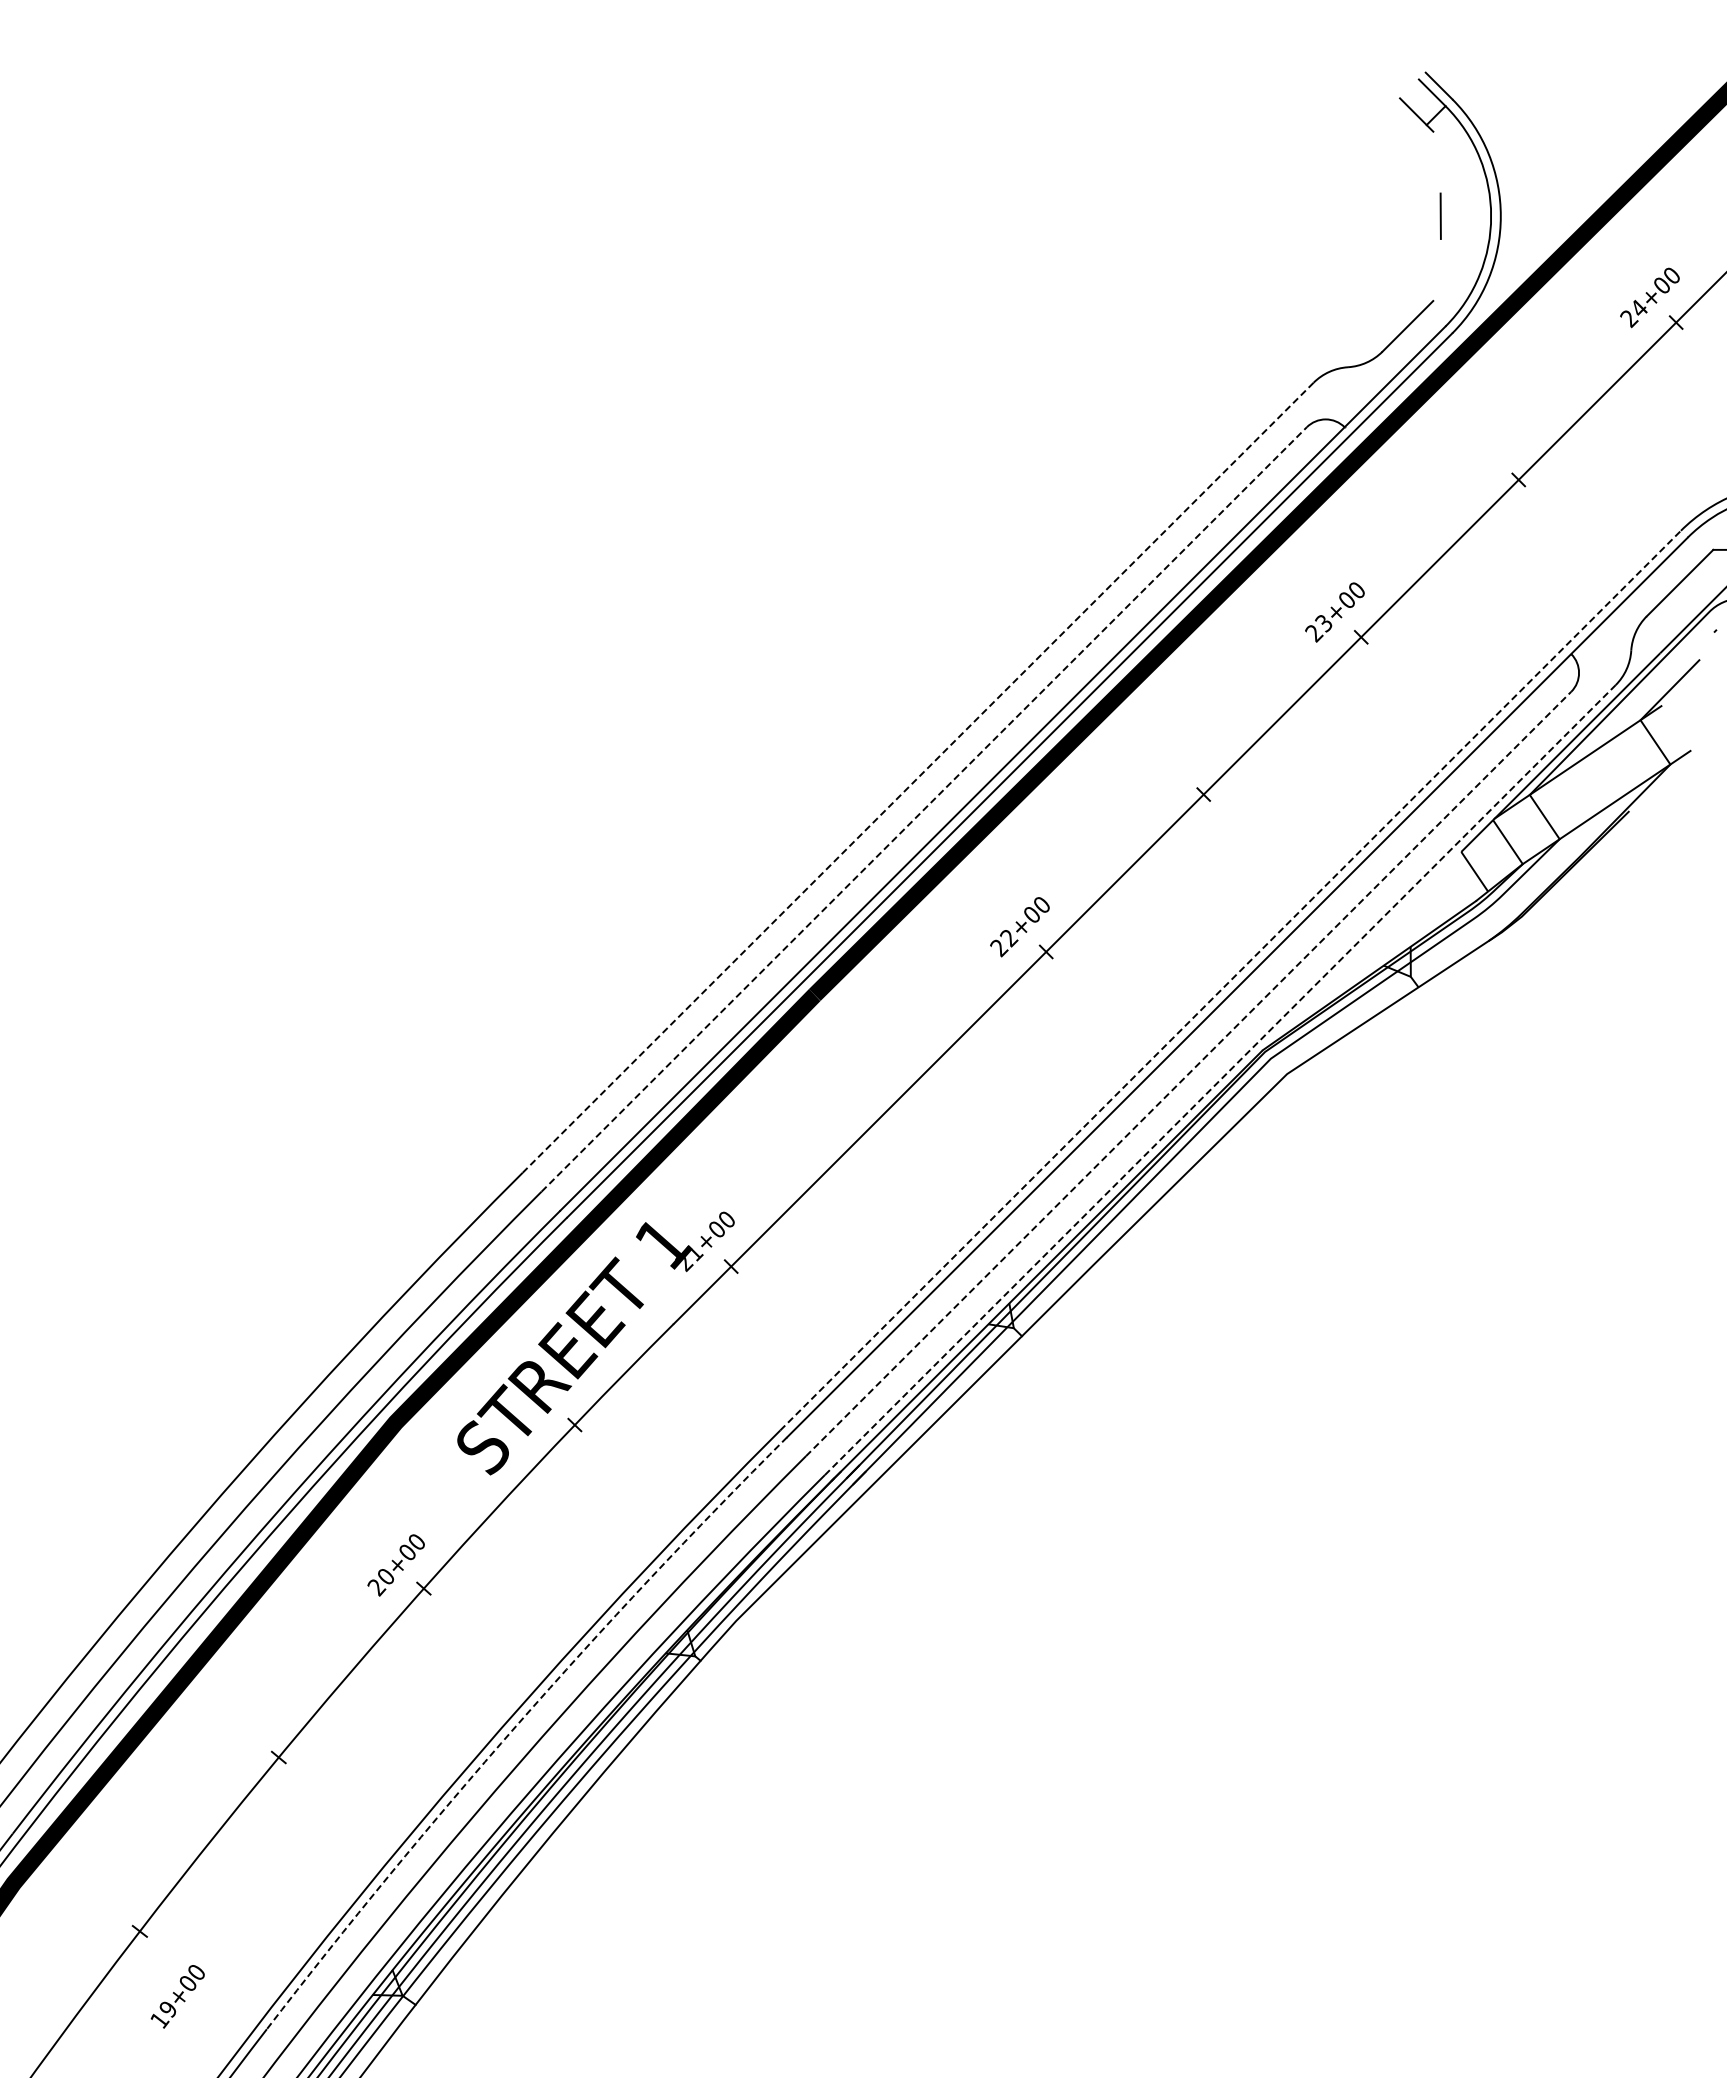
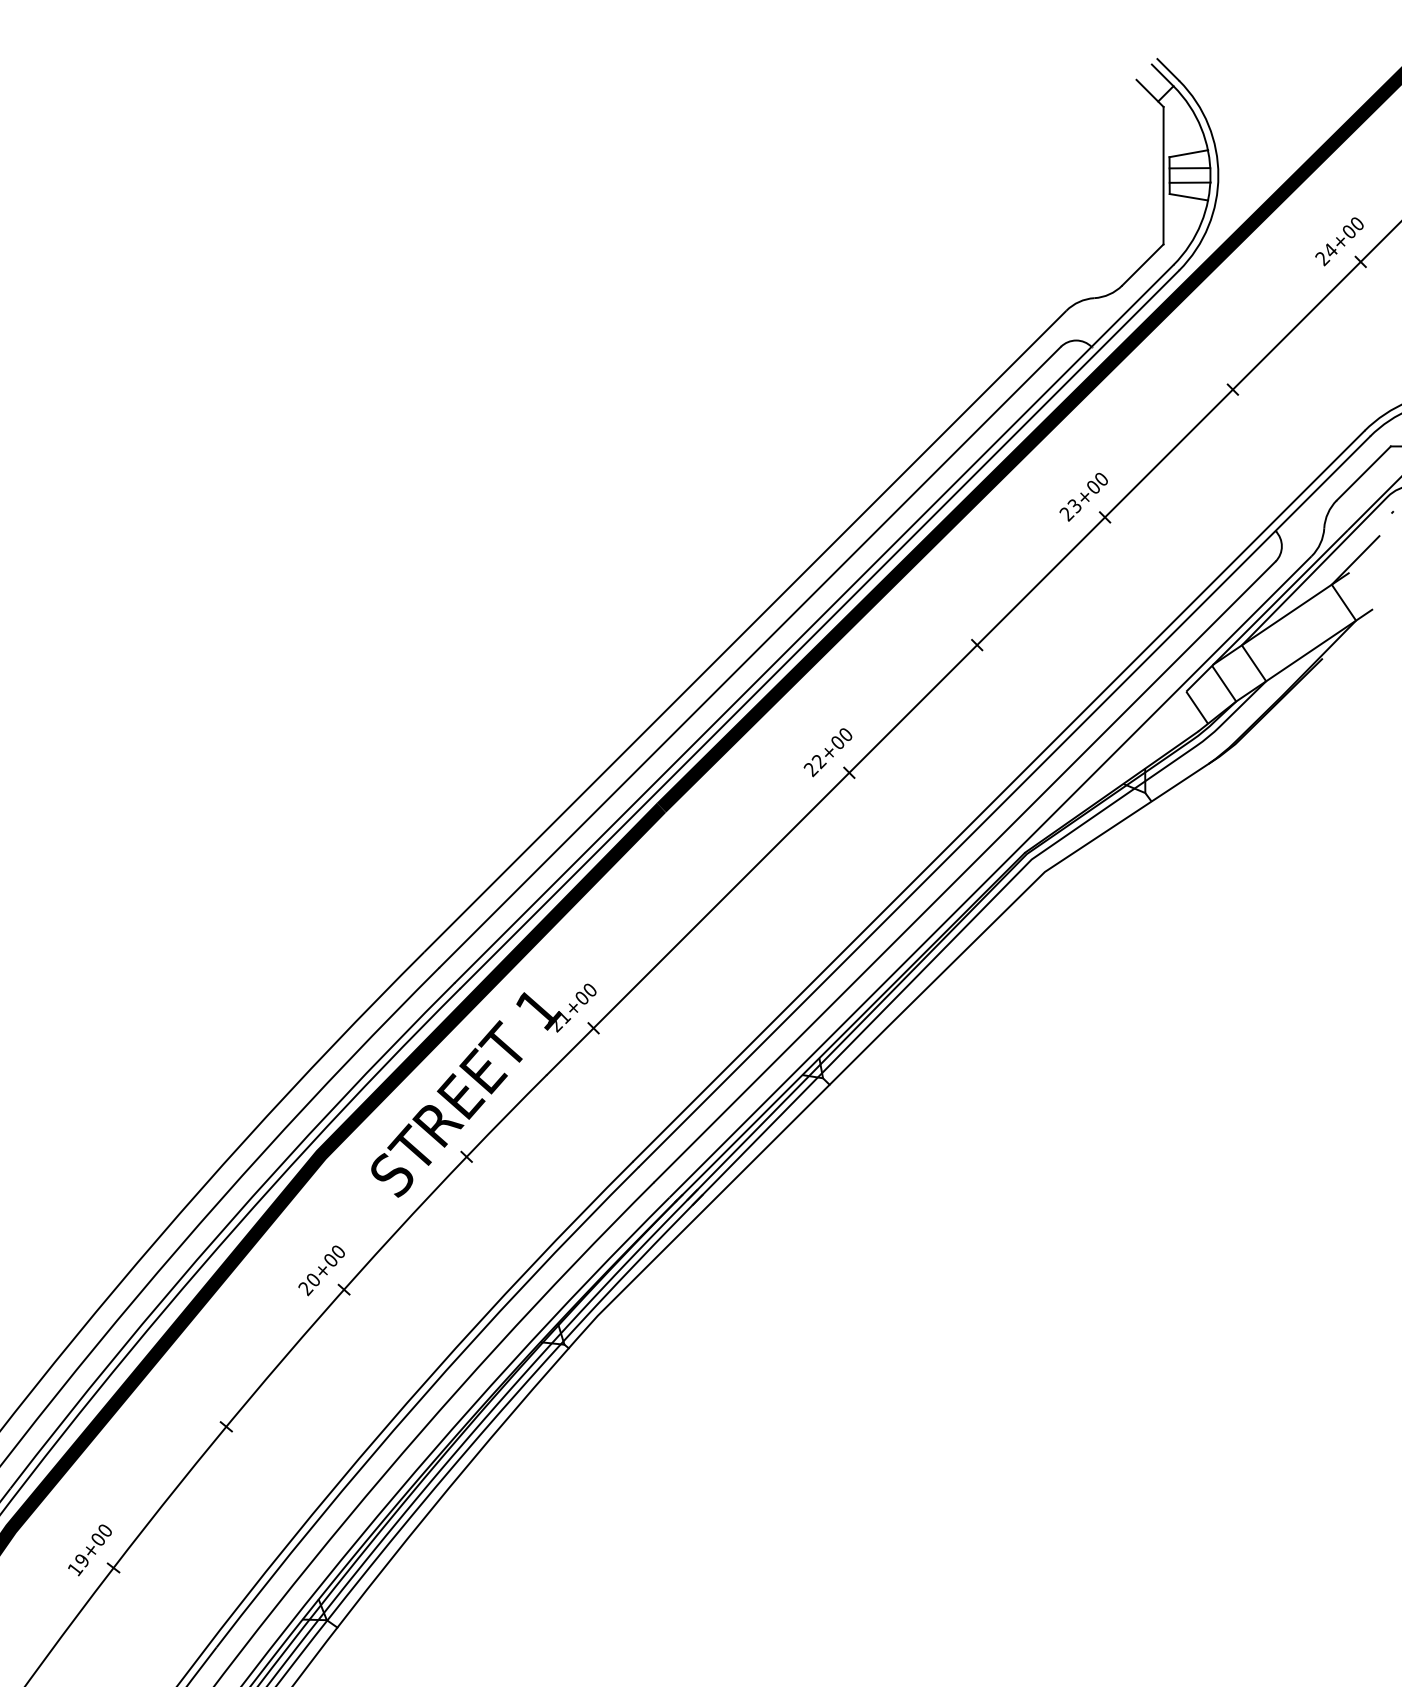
line: (1464, 188) -> (1188, 153), added
line: (1465, 207) -> (1189, 168), added
line: (1433, 216) -> (1163, 175), added
line: (1465, 224) -> (1189, 182), added
line: (1464, 242) -> (1188, 196), added
line: (918, 777) -> (745, 631), dashed -> solid
line: (924, 809) -> (750, 657), dashed -> solid
line: (1230, 980) -> (998, 796), dashed -> solid
line: (1188, 1074) -> (964, 872), dashed -> solid
line: (1220, 1080) -> (990, 877), dashed -> solid
arc: (517, 1724) -> (420, 1399), dashed -> solid
text: (177, 1996) -> (89, 1550), moved

